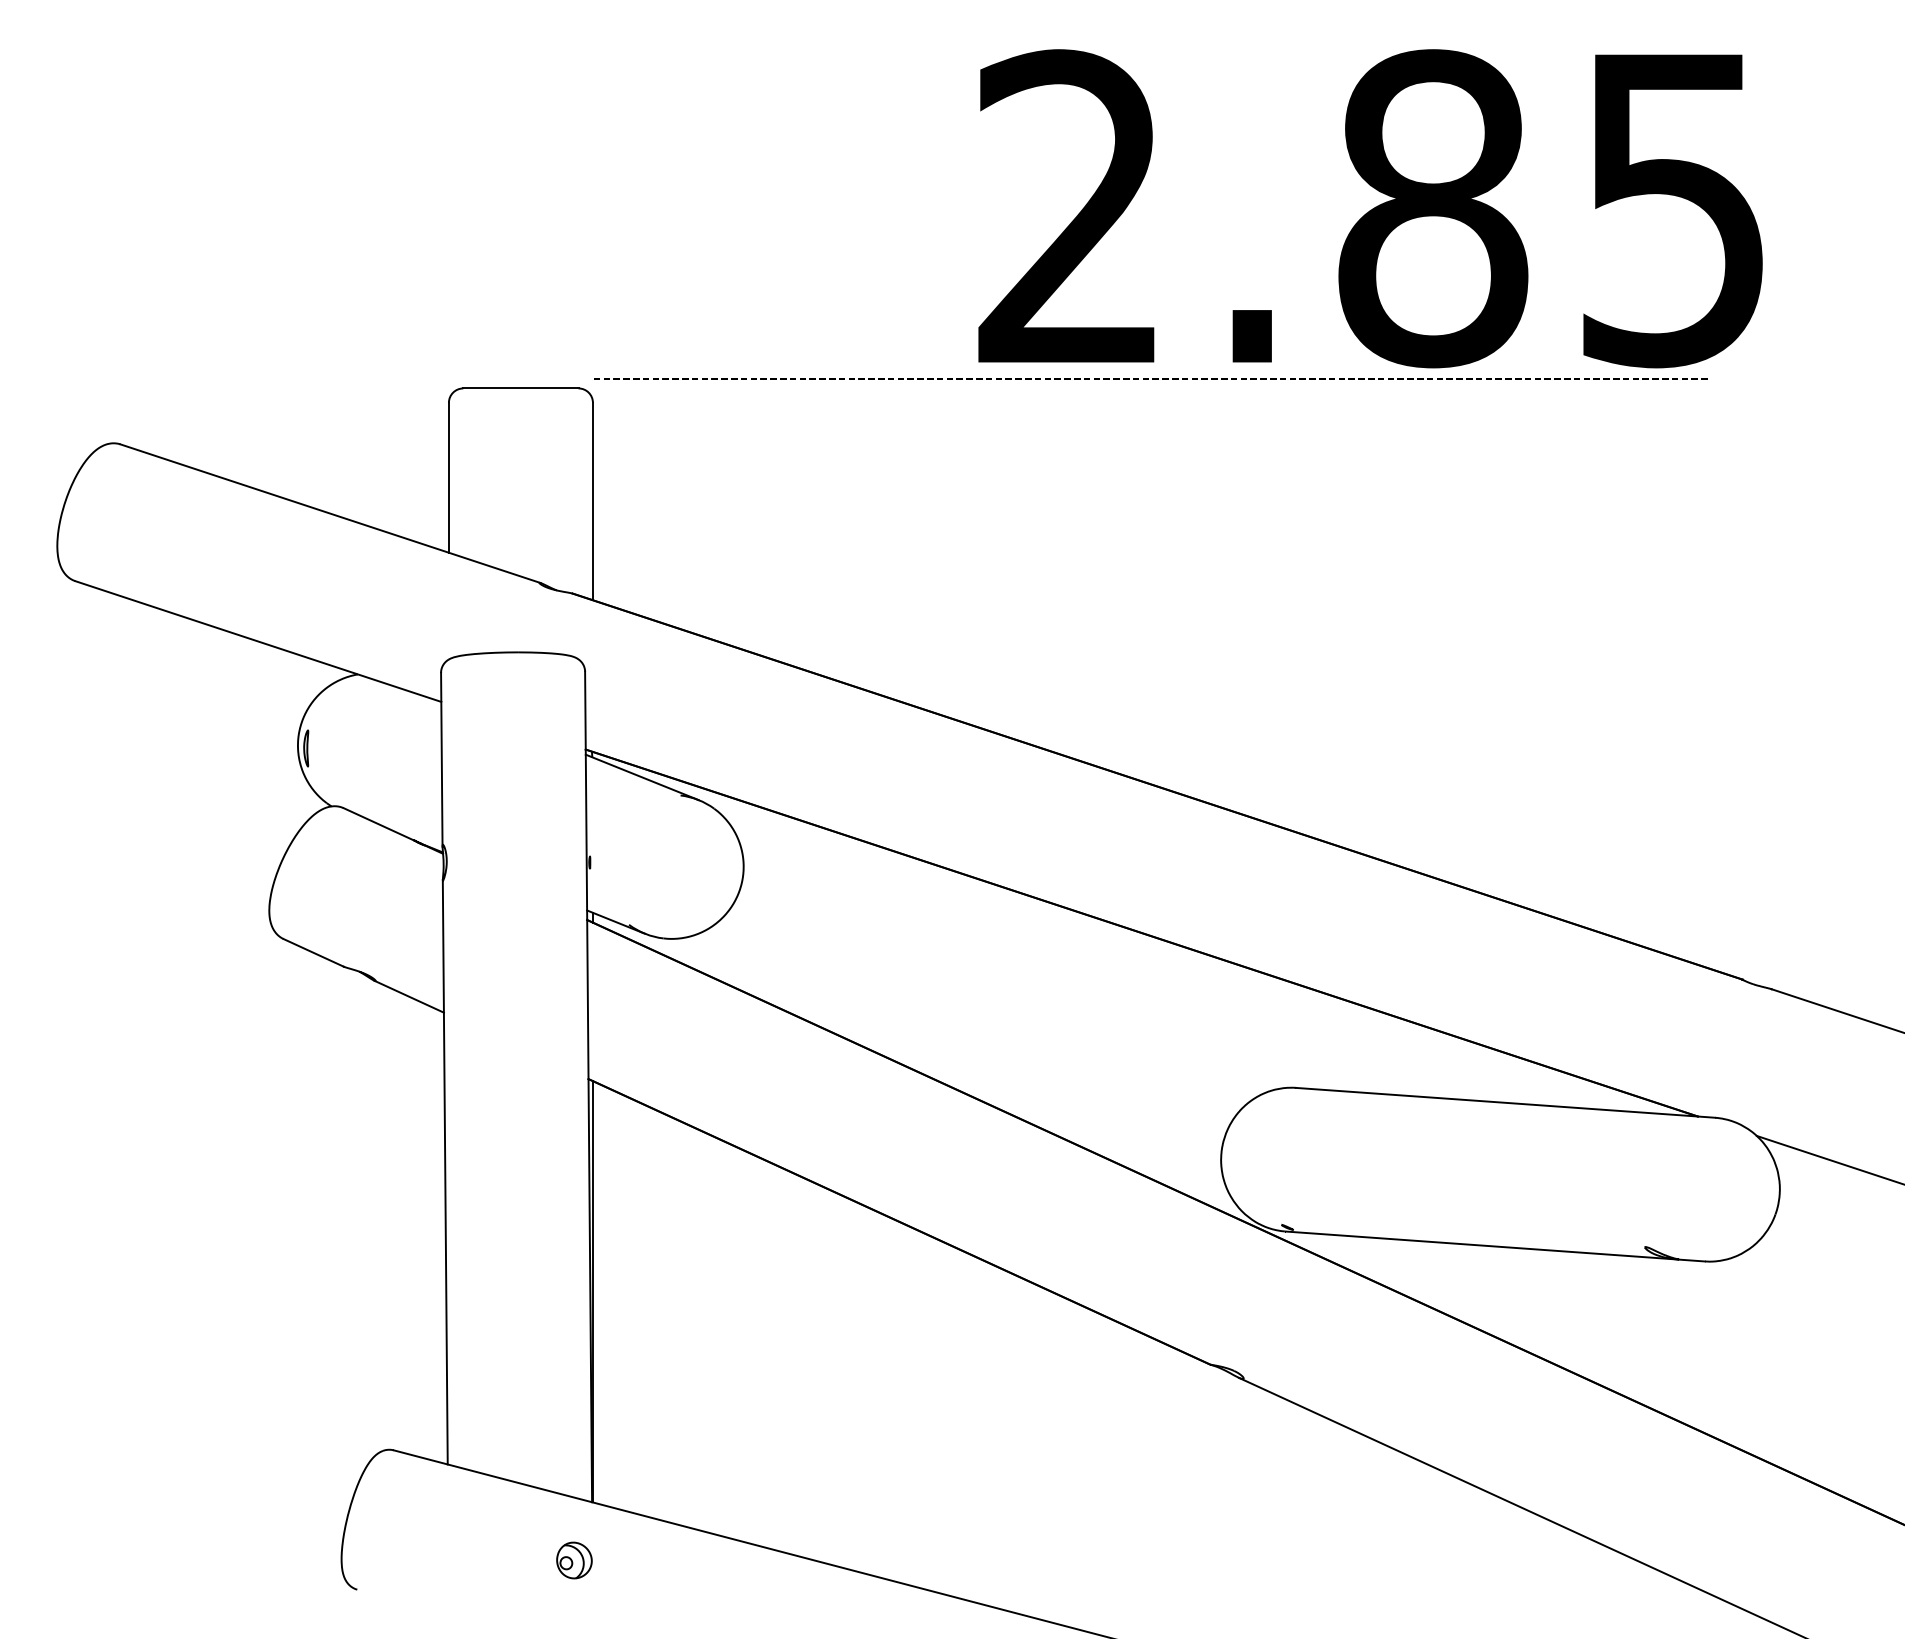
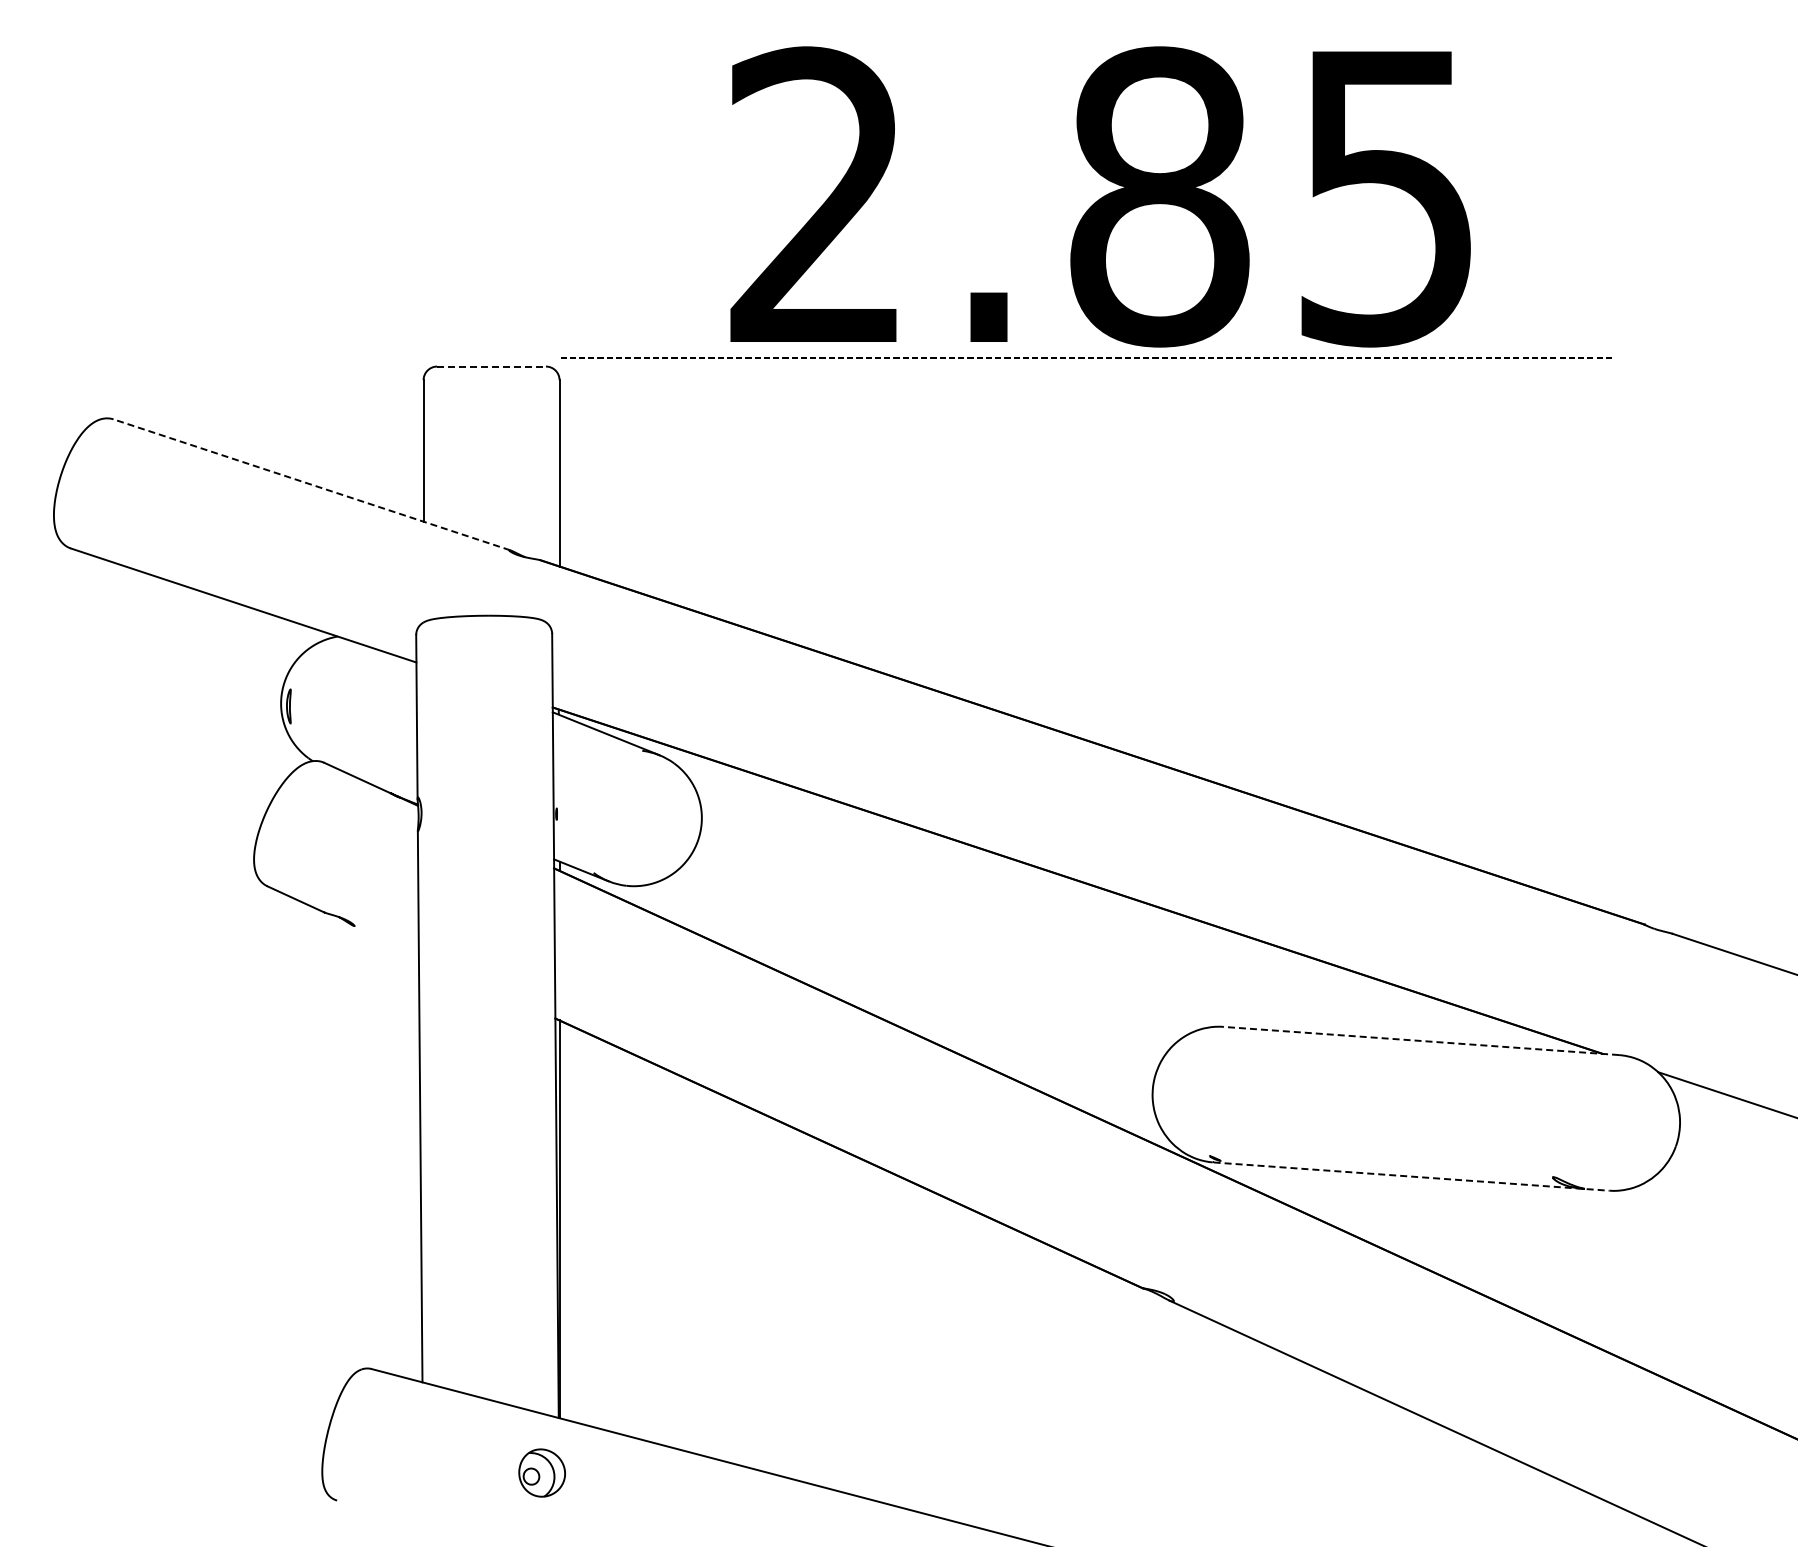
text: (1370, 208) -> (1100, 196), moved
line: (521, 388) -> (492, 366), solid -> dashed
line: (330, 513) -> (311, 484), solid -> dashed
line: (408, 996) -> (385, 940), removed
line: (1504, 1102) -> (1420, 1040), solid -> dashed
line: (1495, 1246) -> (1411, 1176), solid -> dashed
part: (573, 1559) -> (541, 1472), size x1.4

